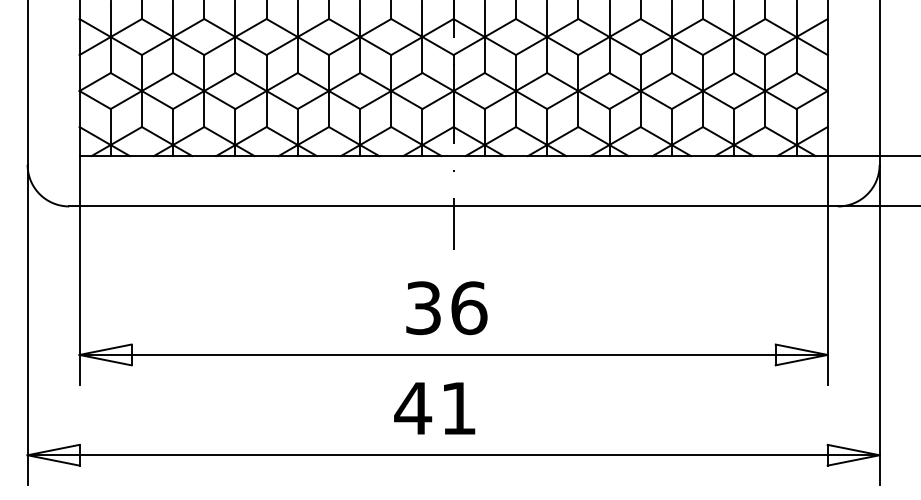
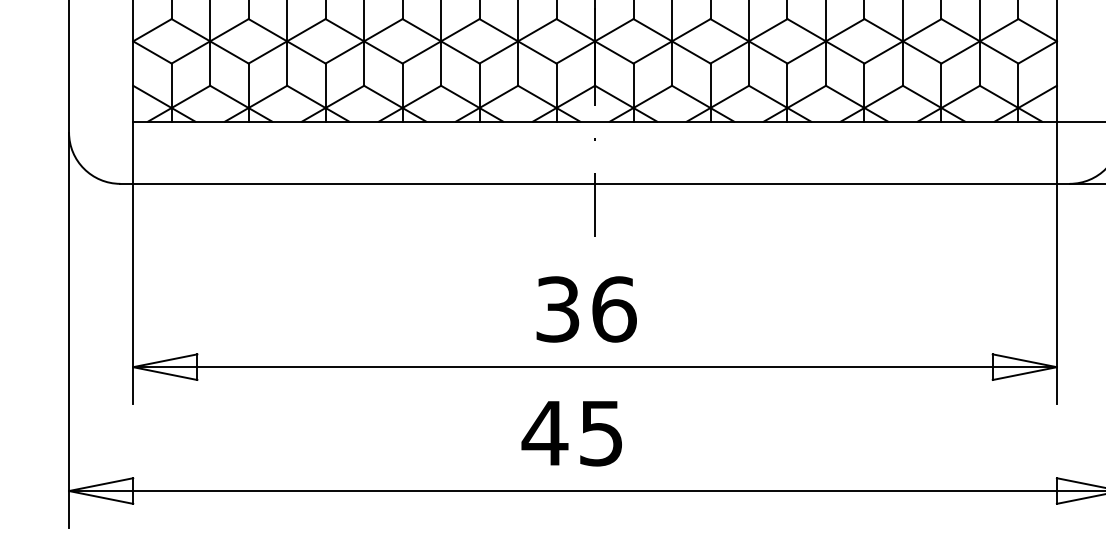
text: (458, 408) -> (601, 433), 41 -> 45

